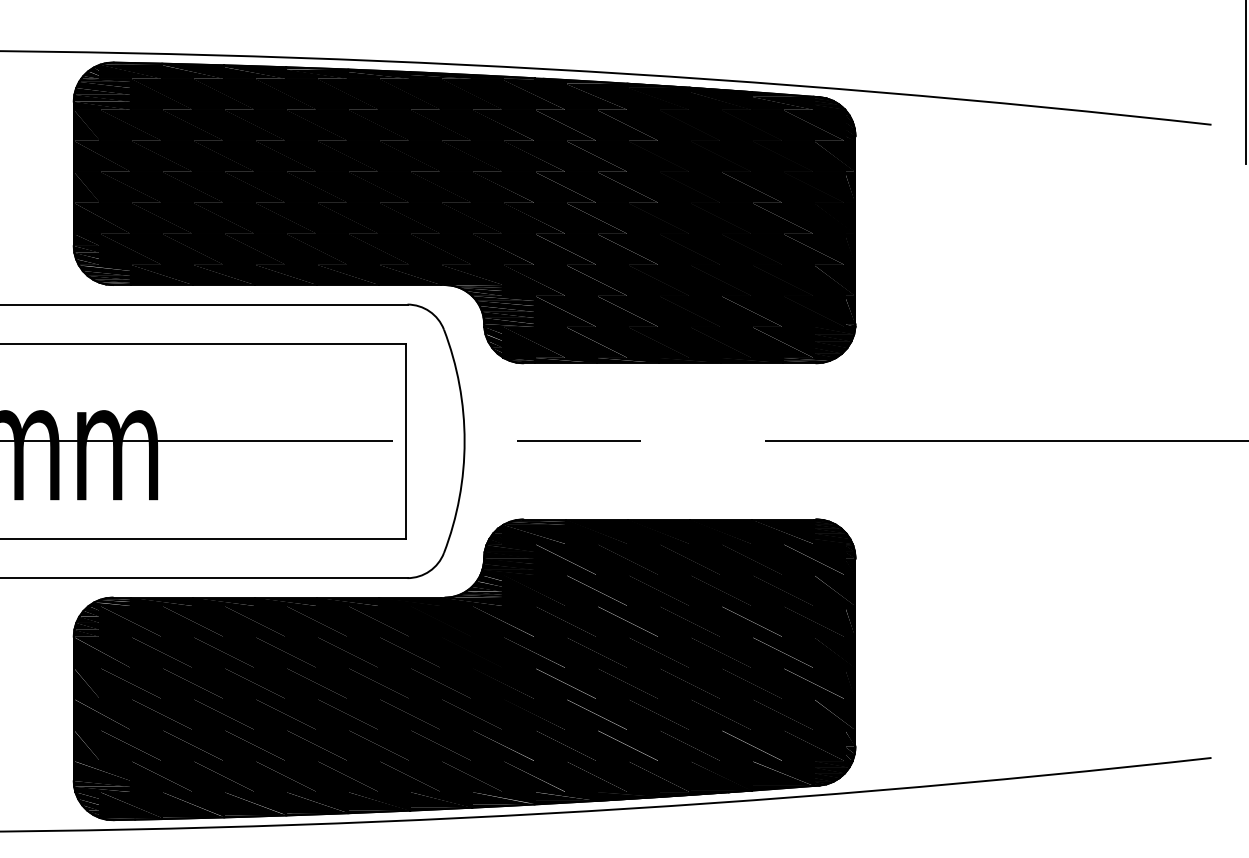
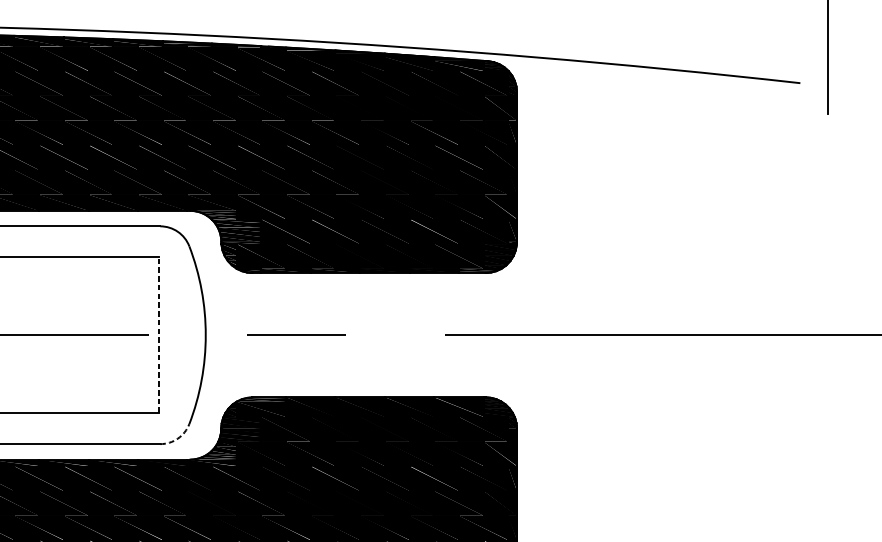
line: (406, 441) -> (159, 335), solid -> dashed
arc: (429, 571) -> (177, 438), solid -> dashed

